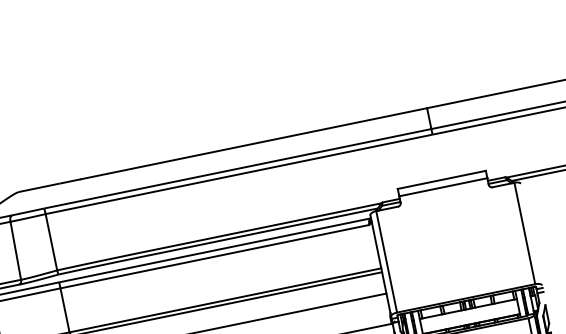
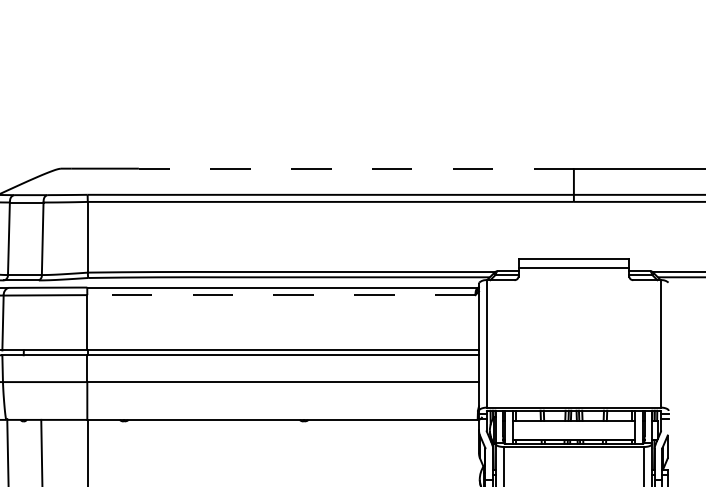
line: (253, 143) -> (355, 168), solid -> dashed
line: (214, 257) -> (280, 295), solid -> dashed

